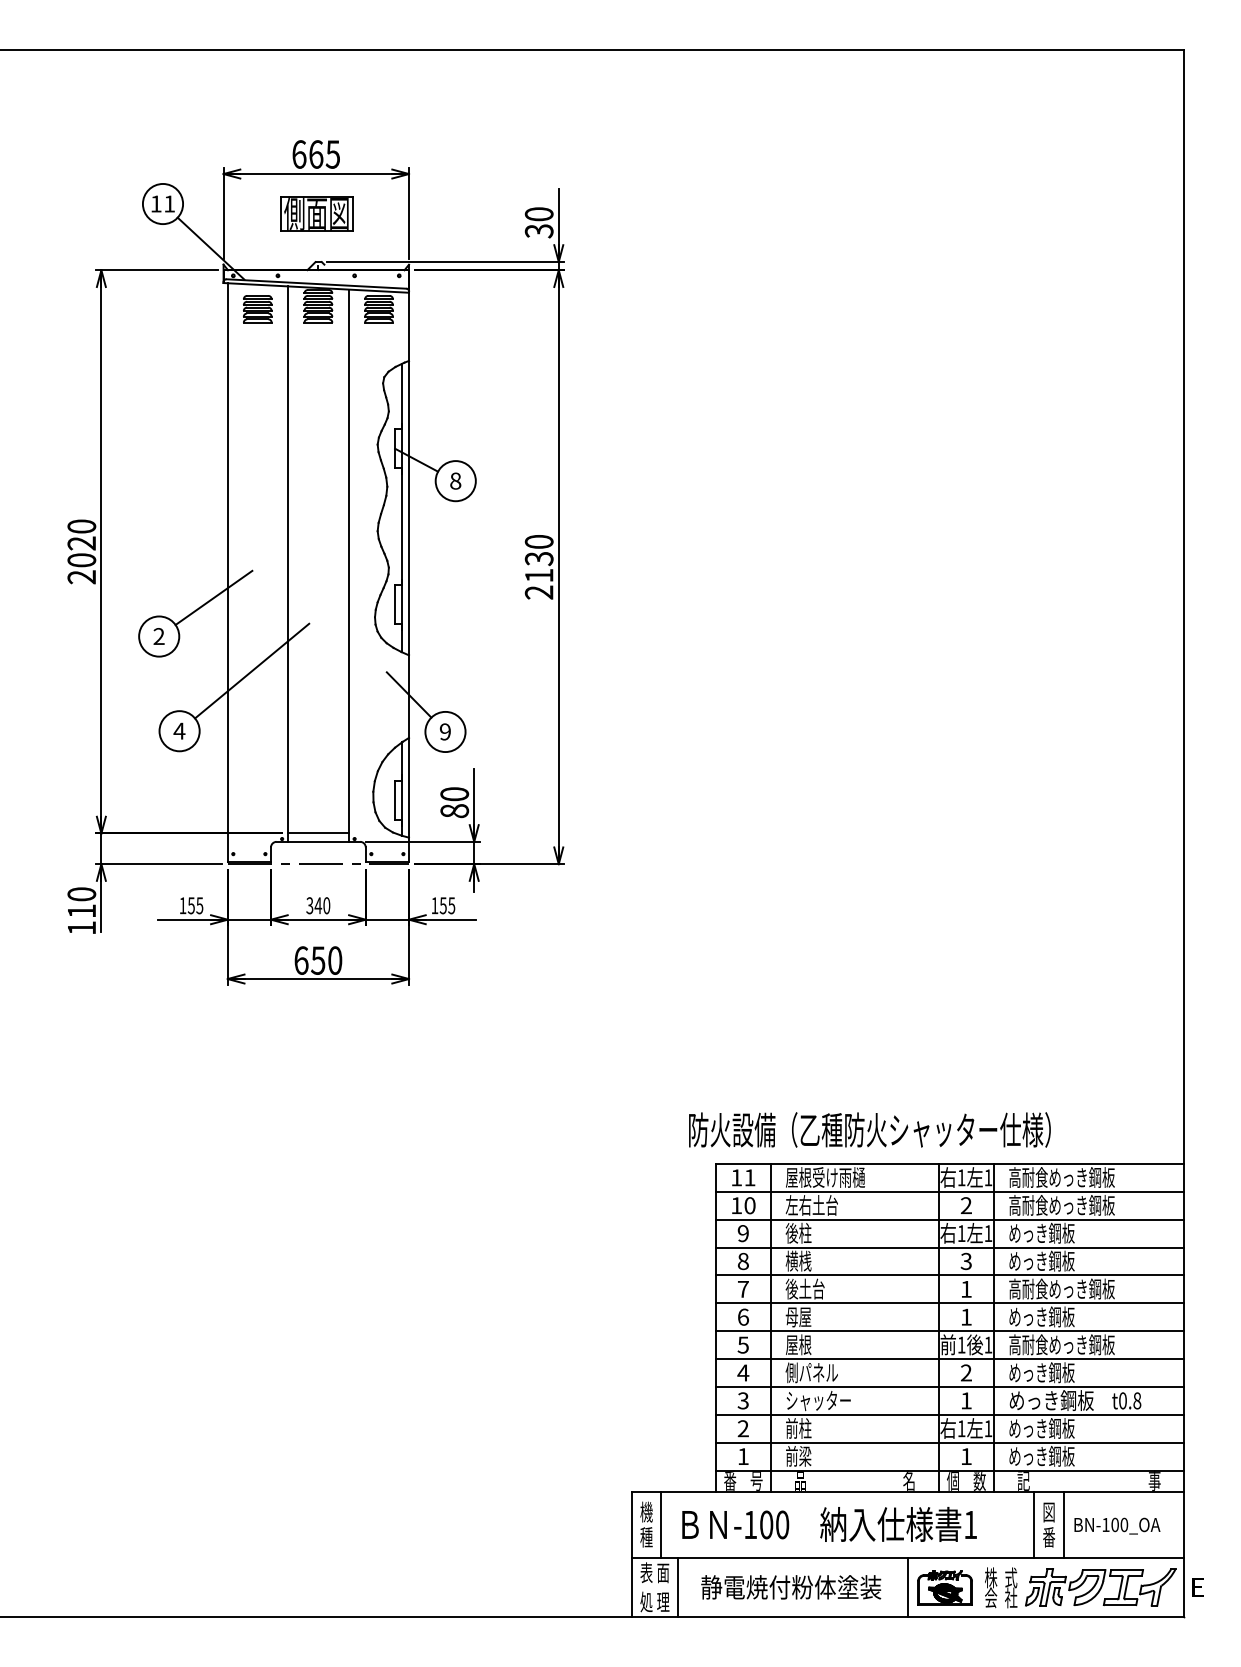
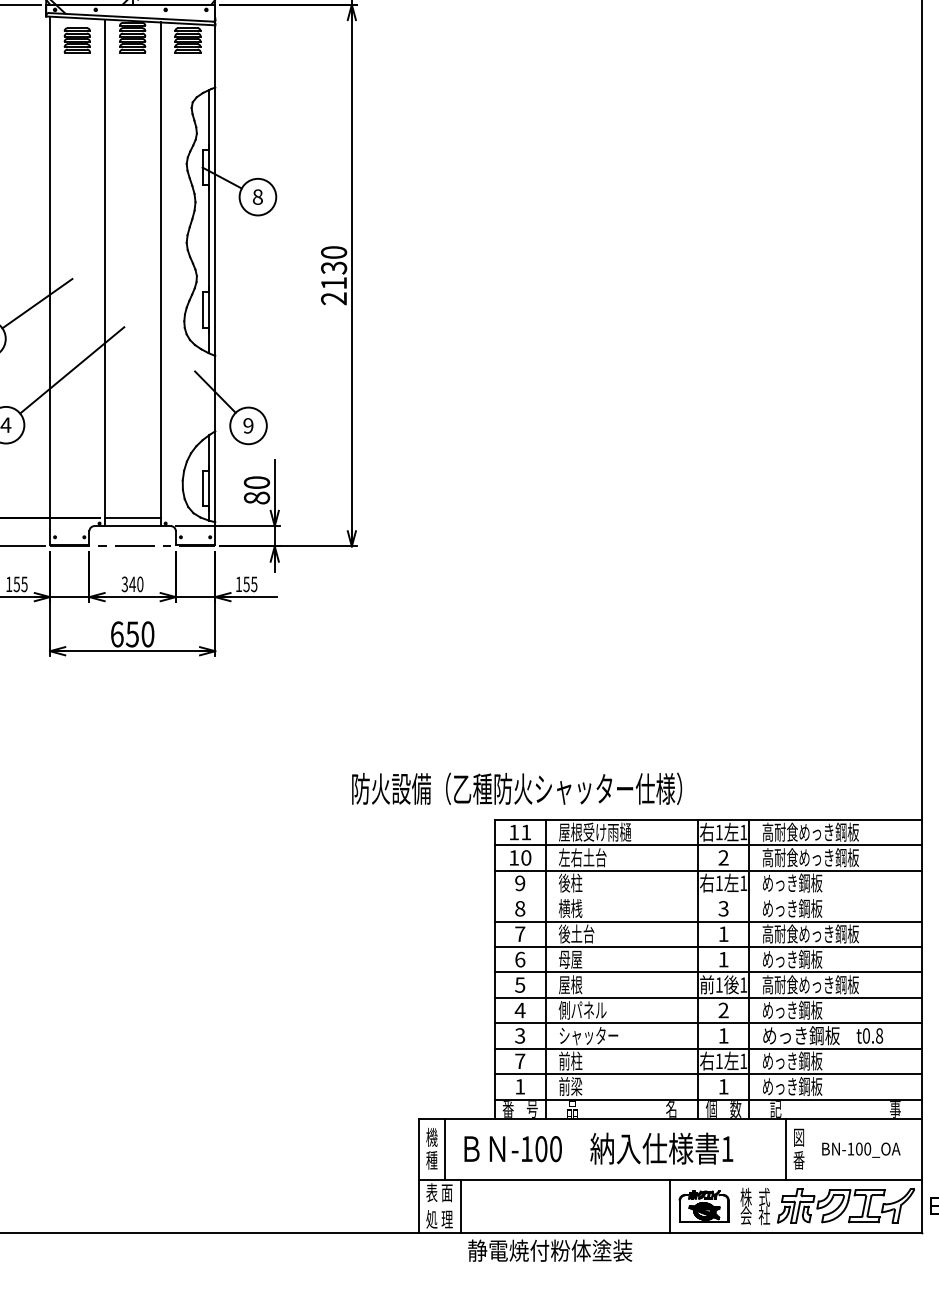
text: (869, 1129) -> (516, 788), moved
line: (949, 1247) -> (708, 896), removed
text: (742, 1428) -> (519, 1061), 2 -> 7
line: (1063, 1524) -> (812, 1148), removed
text: (791, 1587) -> (550, 1250), moved

